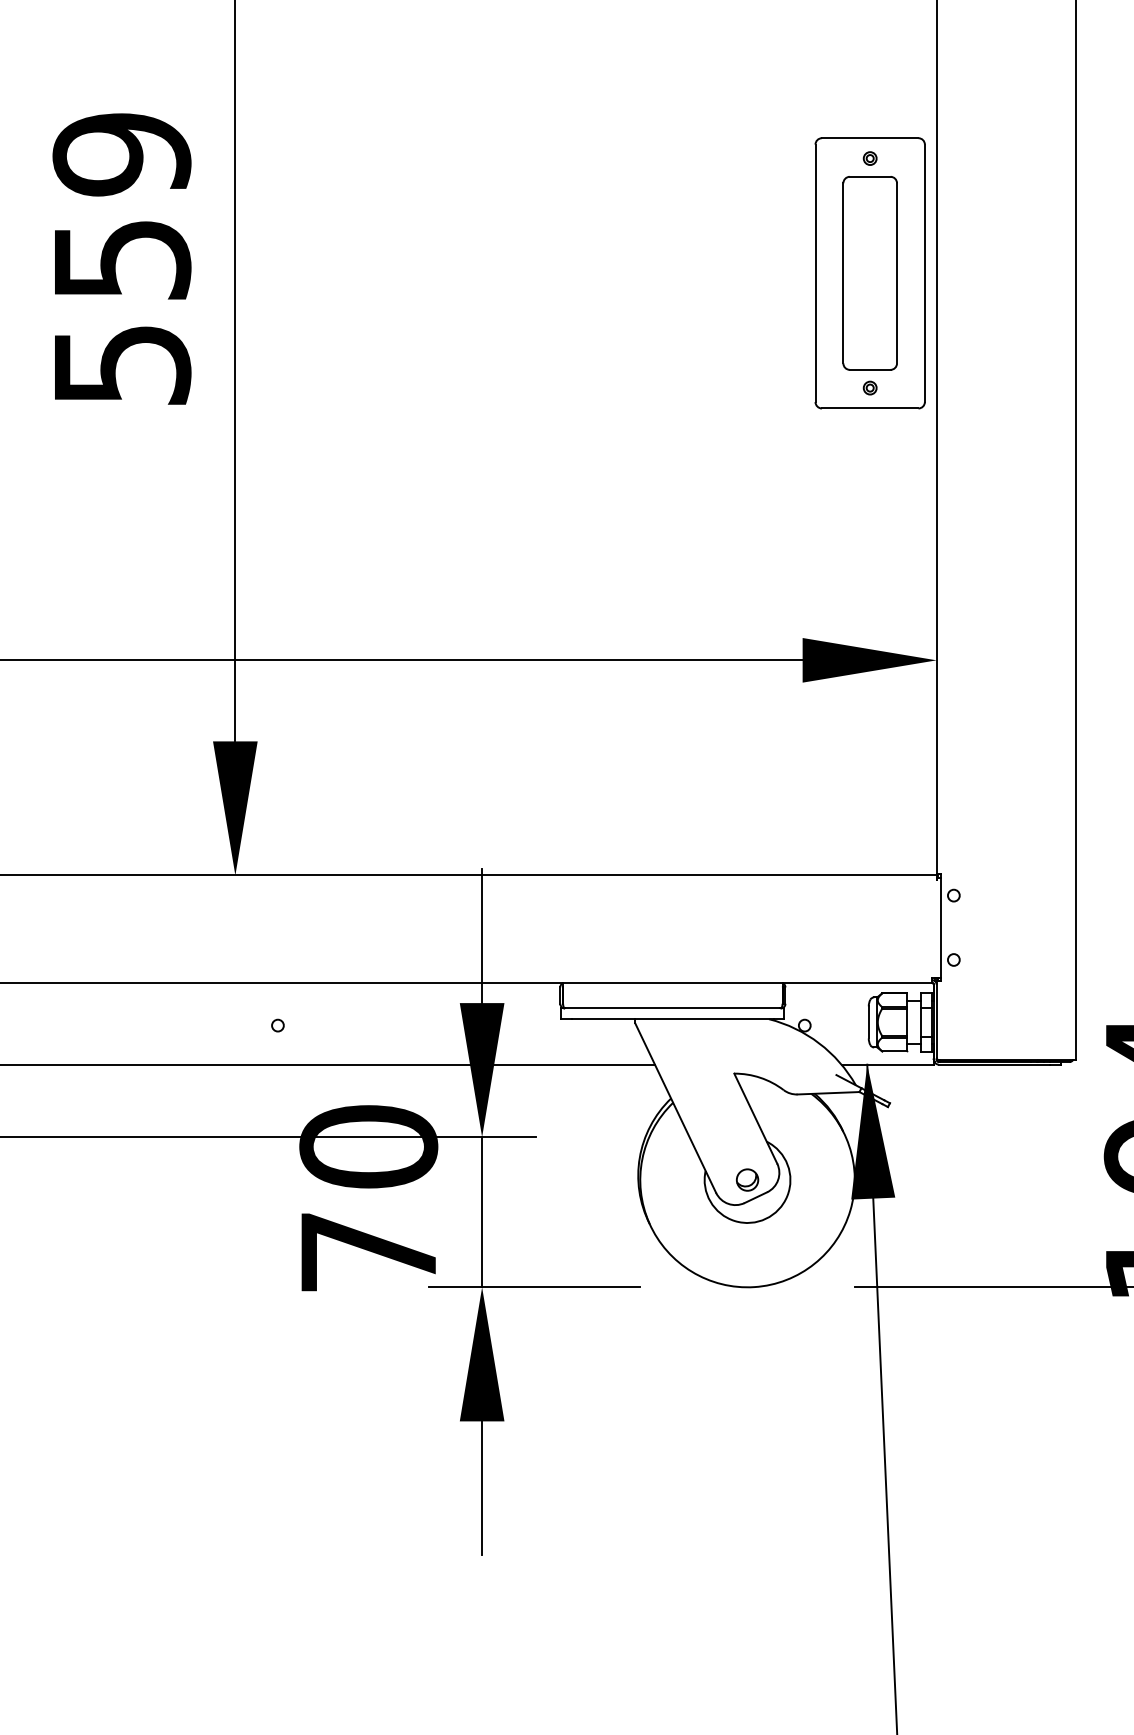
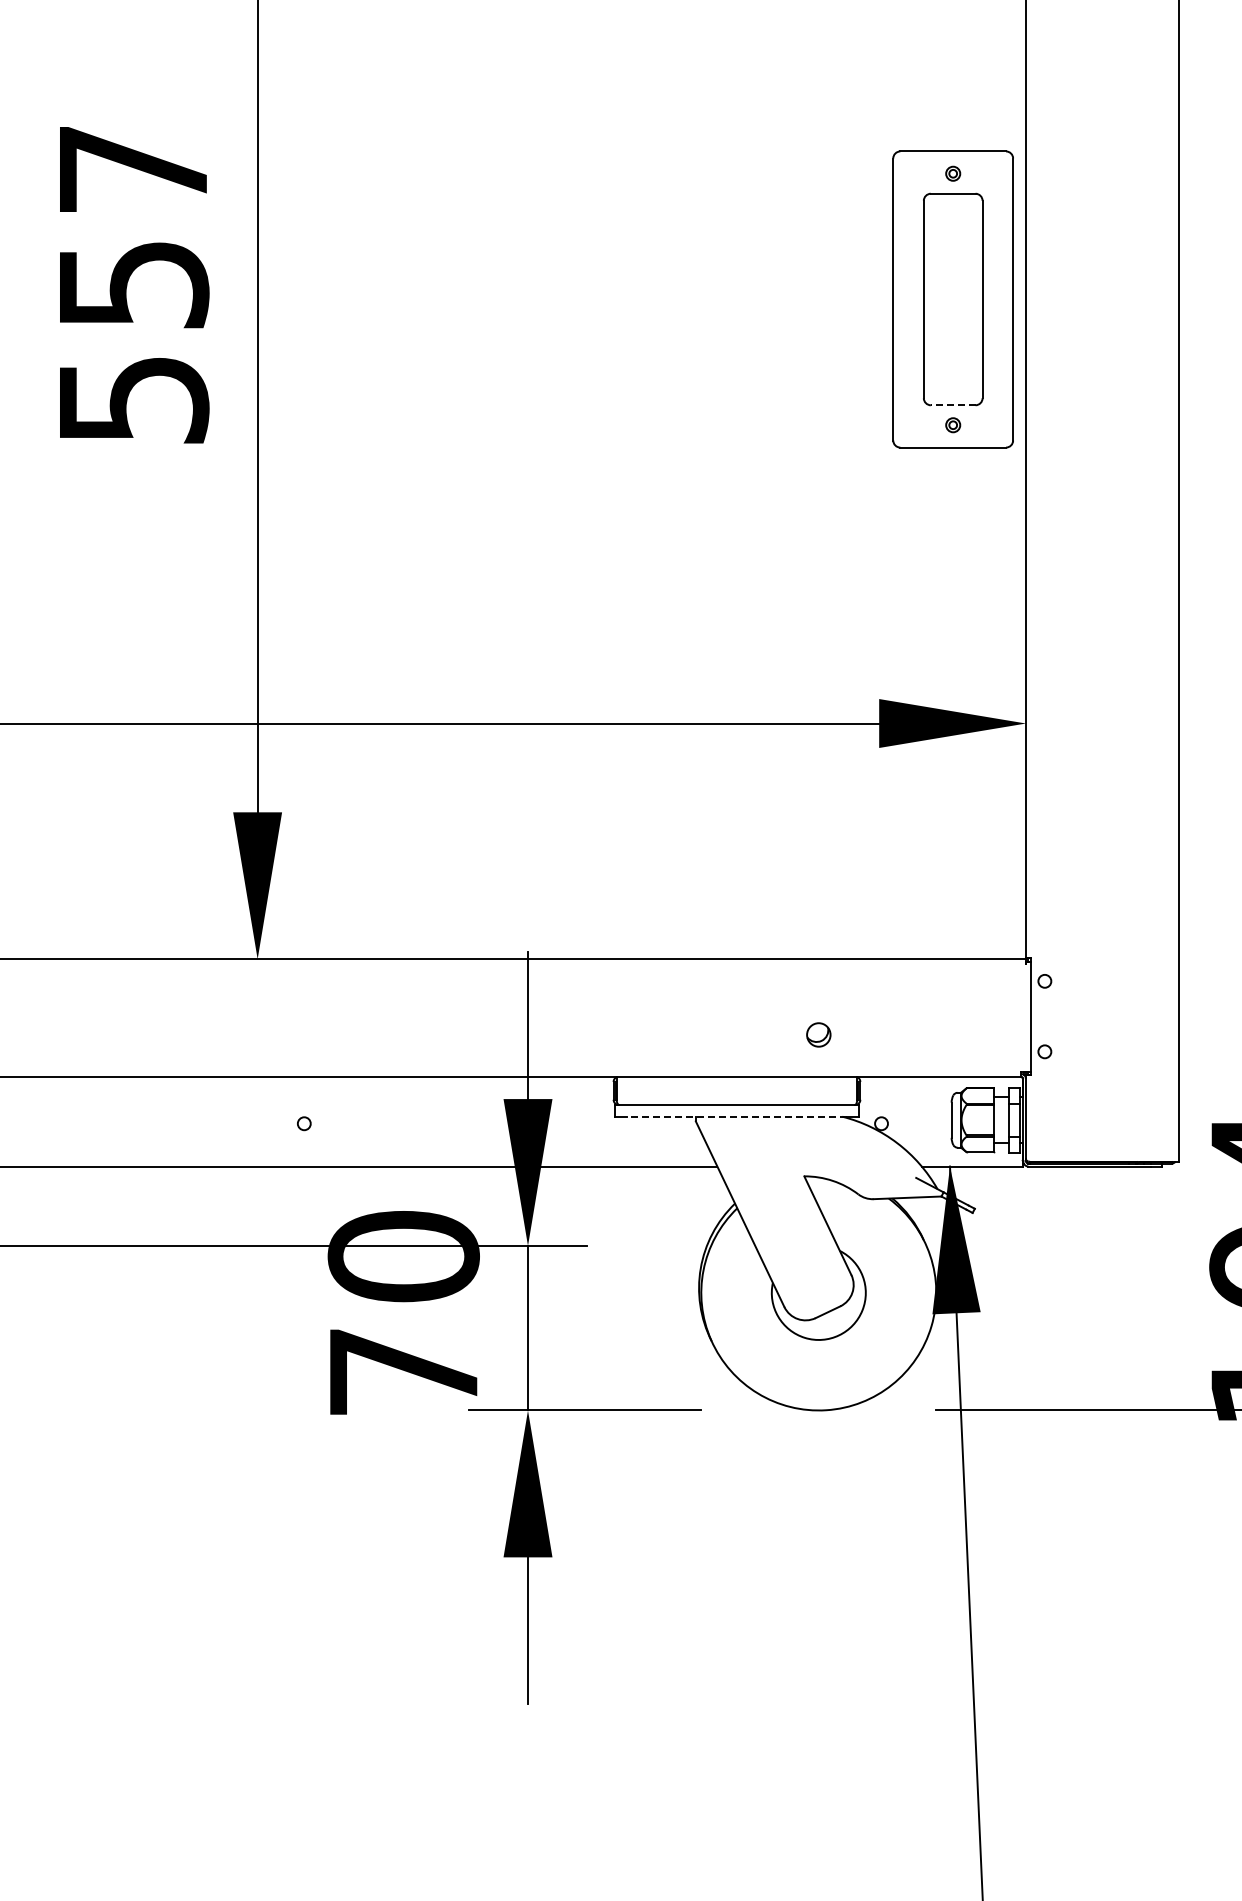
text: (122, 154) -> (133, 169), 559 -> 557
line: (869, 370) -> (952, 405), solid -> dashed
line: (672, 1019) -> (736, 1116), solid -> dashed
part: (747, 1179) -> (818, 1034), moved

